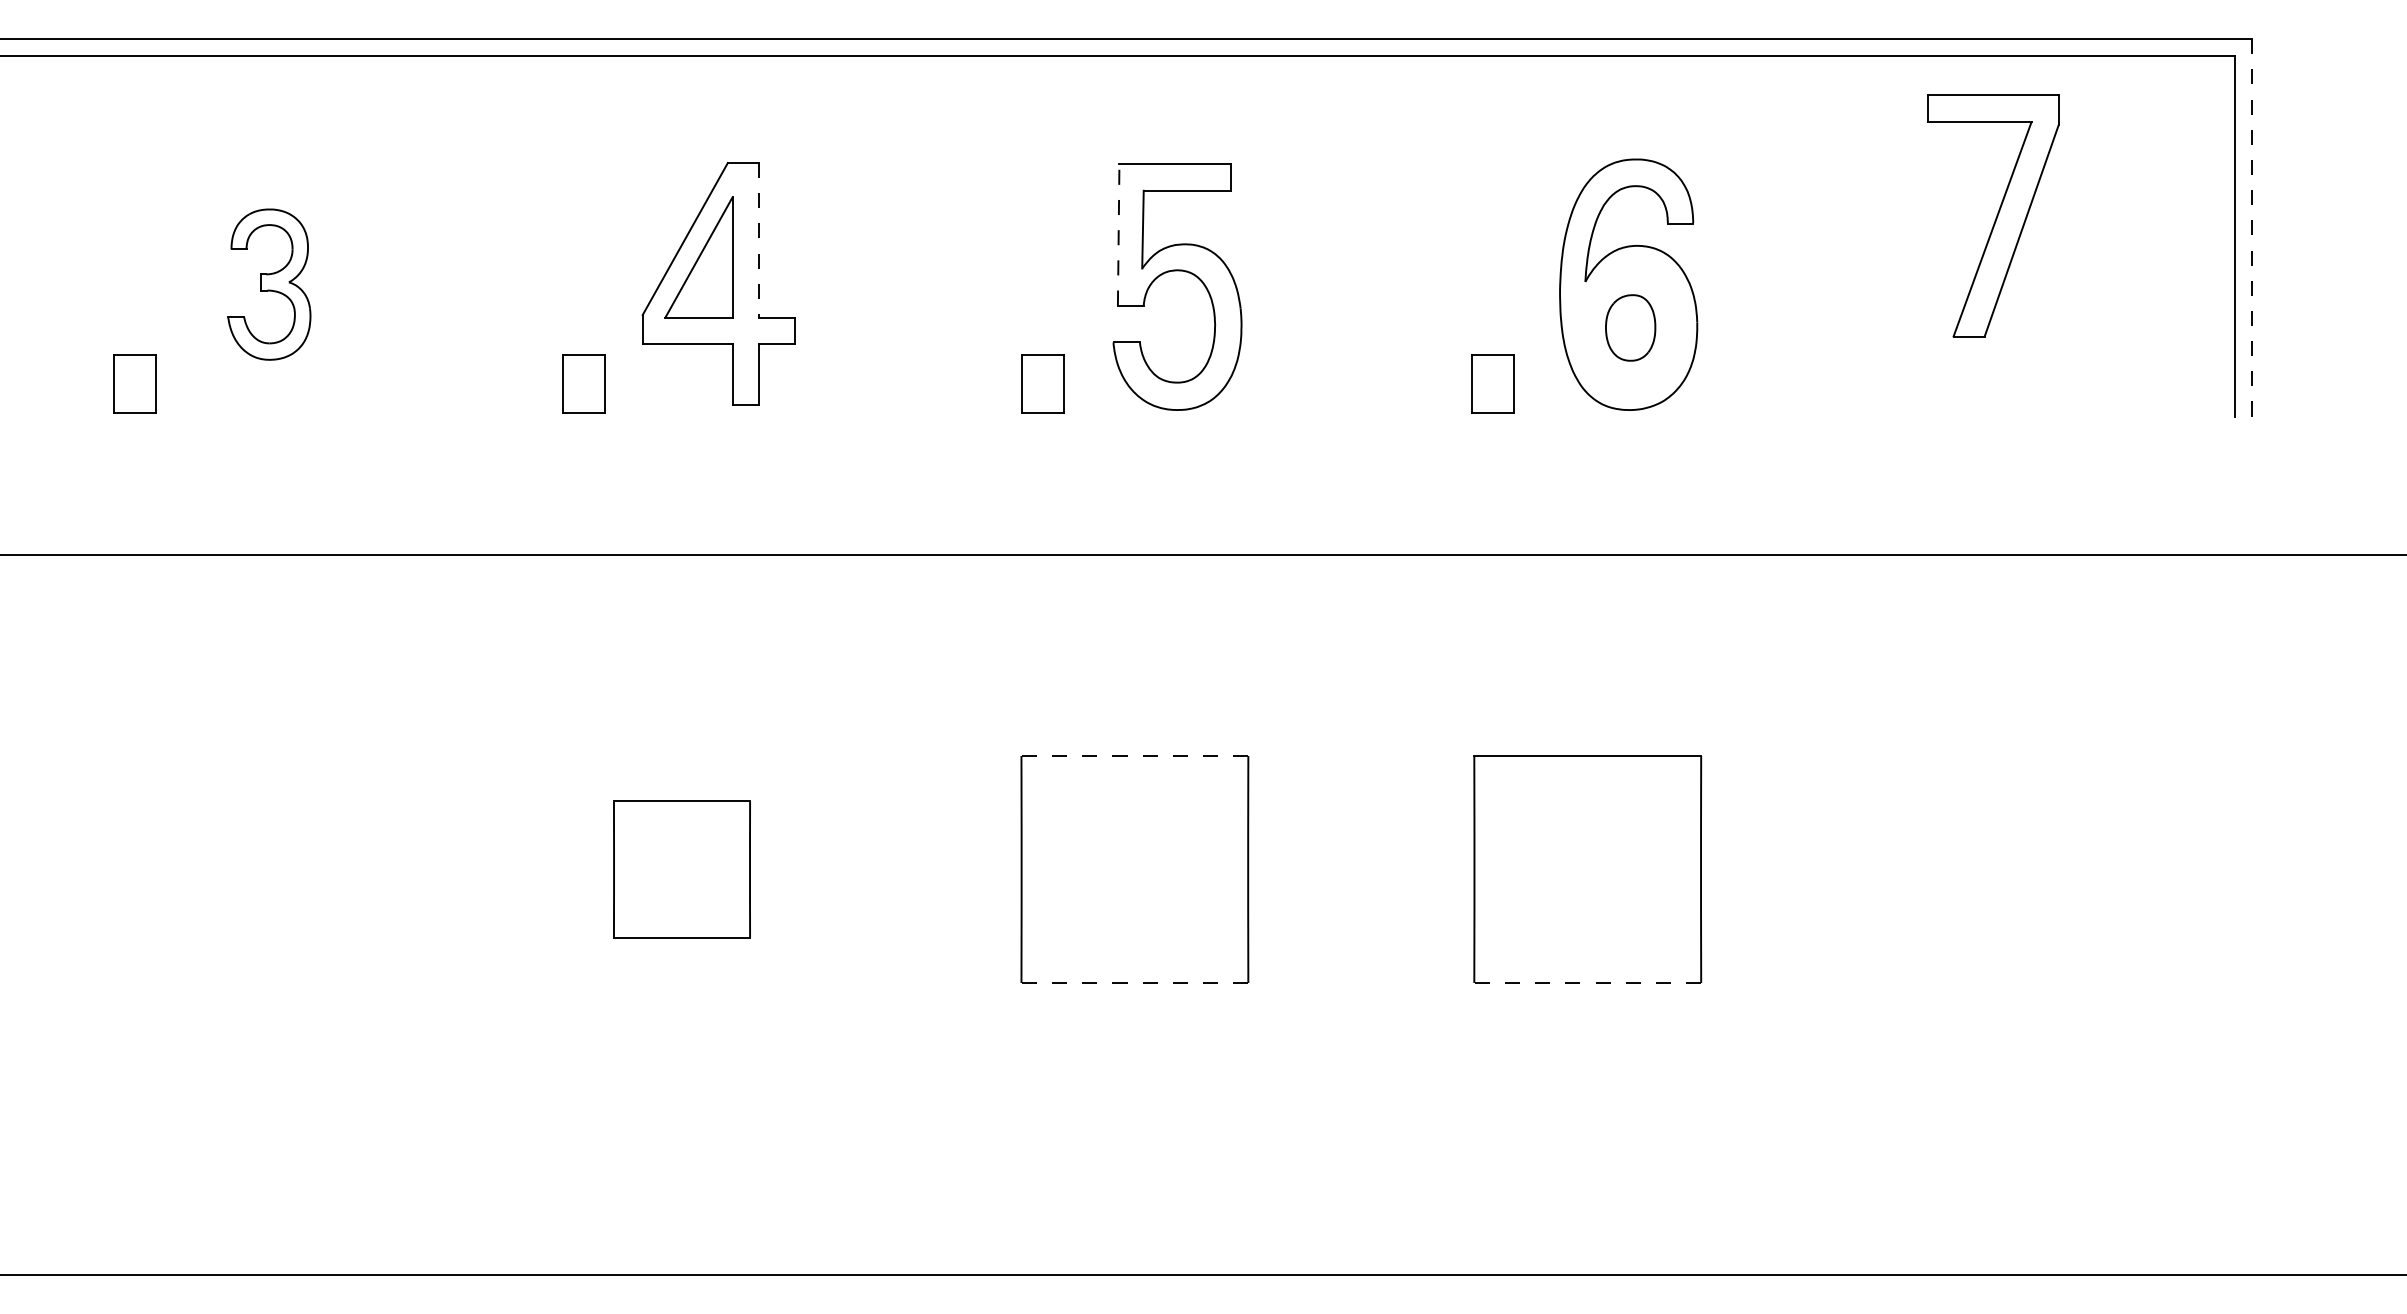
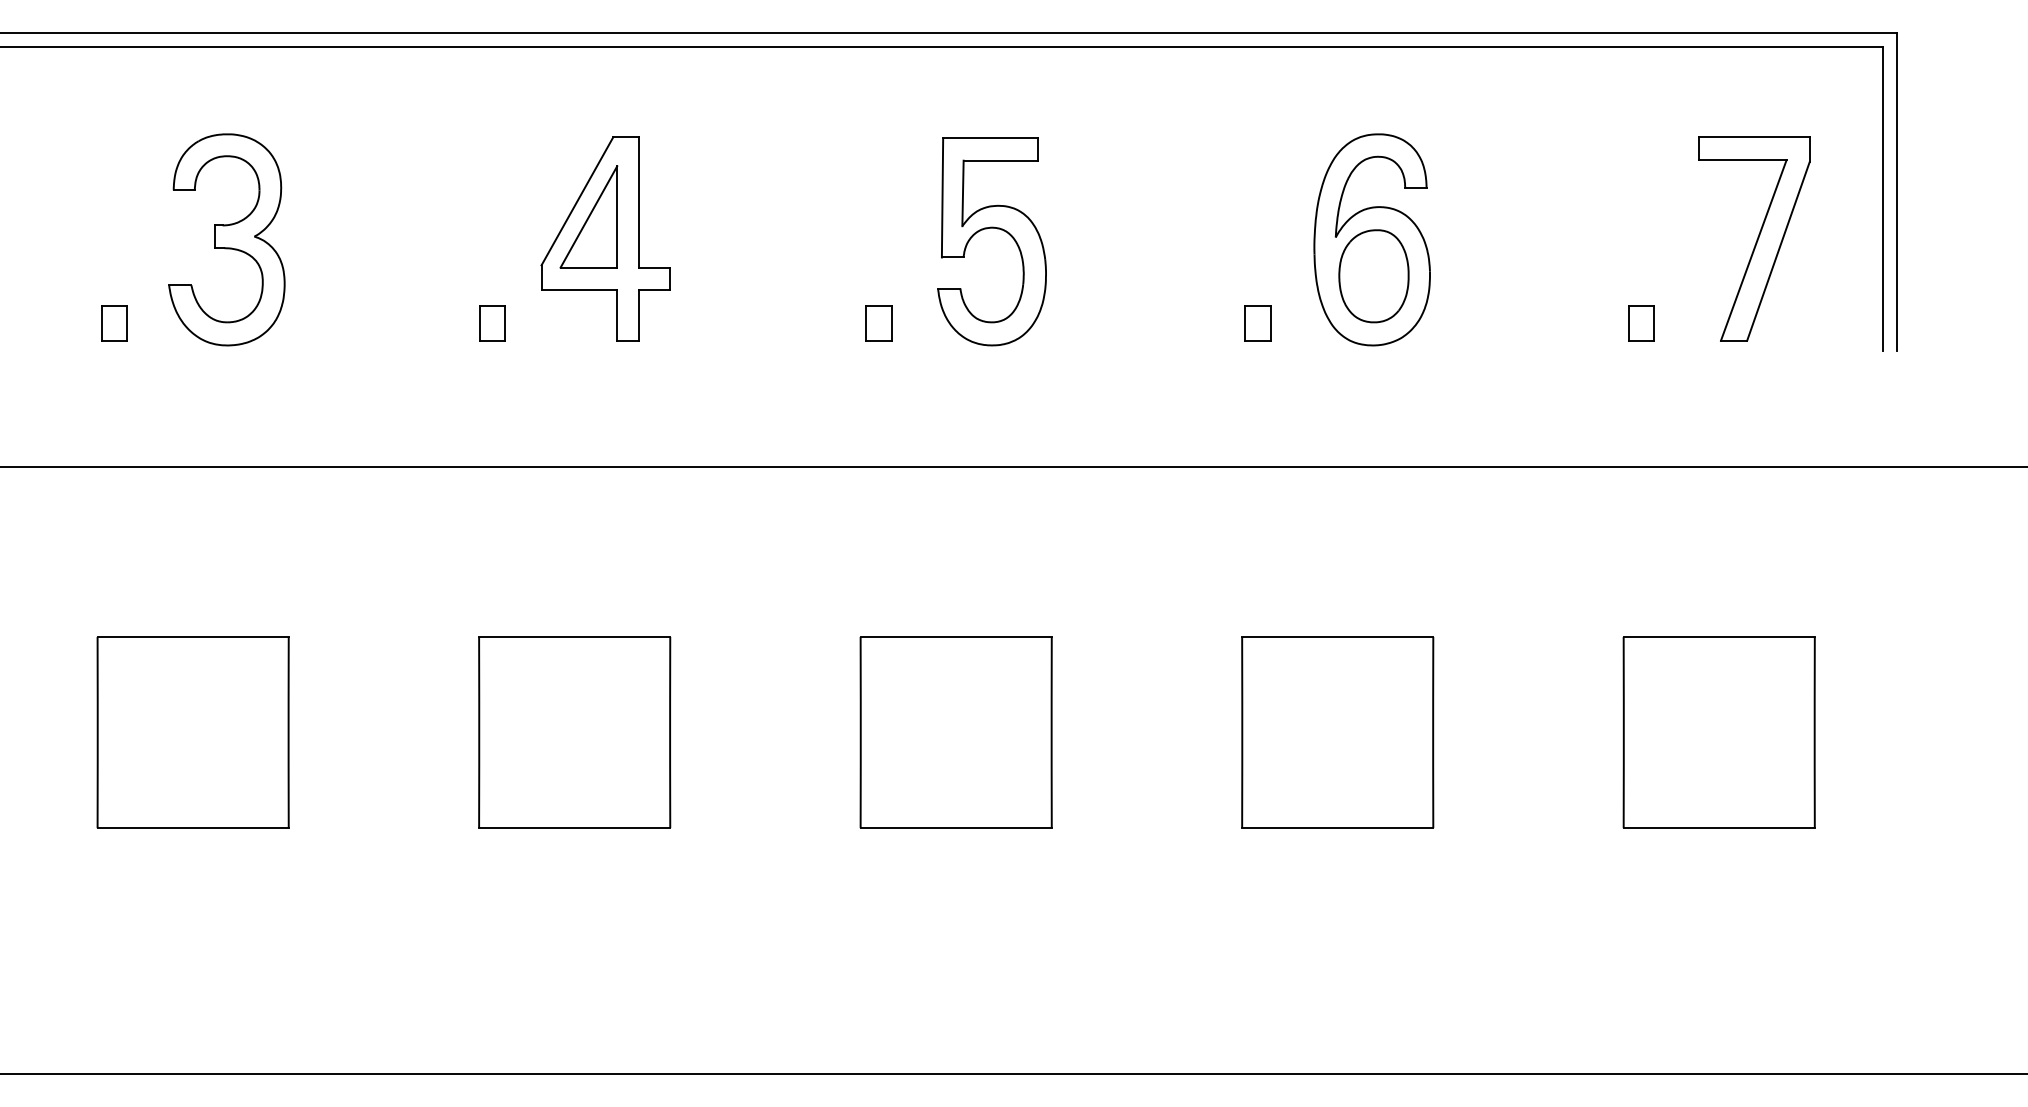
part: (1993, 215) -> (1754, 238), moved
line: (2251, 227) -> (1896, 191), dashed -> solid
line: (1118, 234) -> (942, 197), dashed -> solid
line: (758, 240) -> (639, 202), dashed -> solid
part: (269, 284) -> (227, 239), size x1.67
part: (1630, 327) -> (1373, 275), size x1.67
part: (135, 384) -> (114, 323), size x0.71
part: (583, 384) -> (491, 323), size x0.71
part: (1042, 384) -> (878, 323), size x0.71
part: (1492, 384) -> (1257, 323), size x0.71
part: (1947, 384) -> (1640, 323), added
line: (1134, 756) -> (955, 637), dashed -> solid
part: (228, 869) -> (192, 732), added
part: (681, 869) -> (574, 732), size x1.67
part: (2040, 869) -> (1719, 732), added
line: (1134, 982) -> (955, 827), dashed -> solid
line: (1587, 982) -> (1337, 827), dashed -> solid

